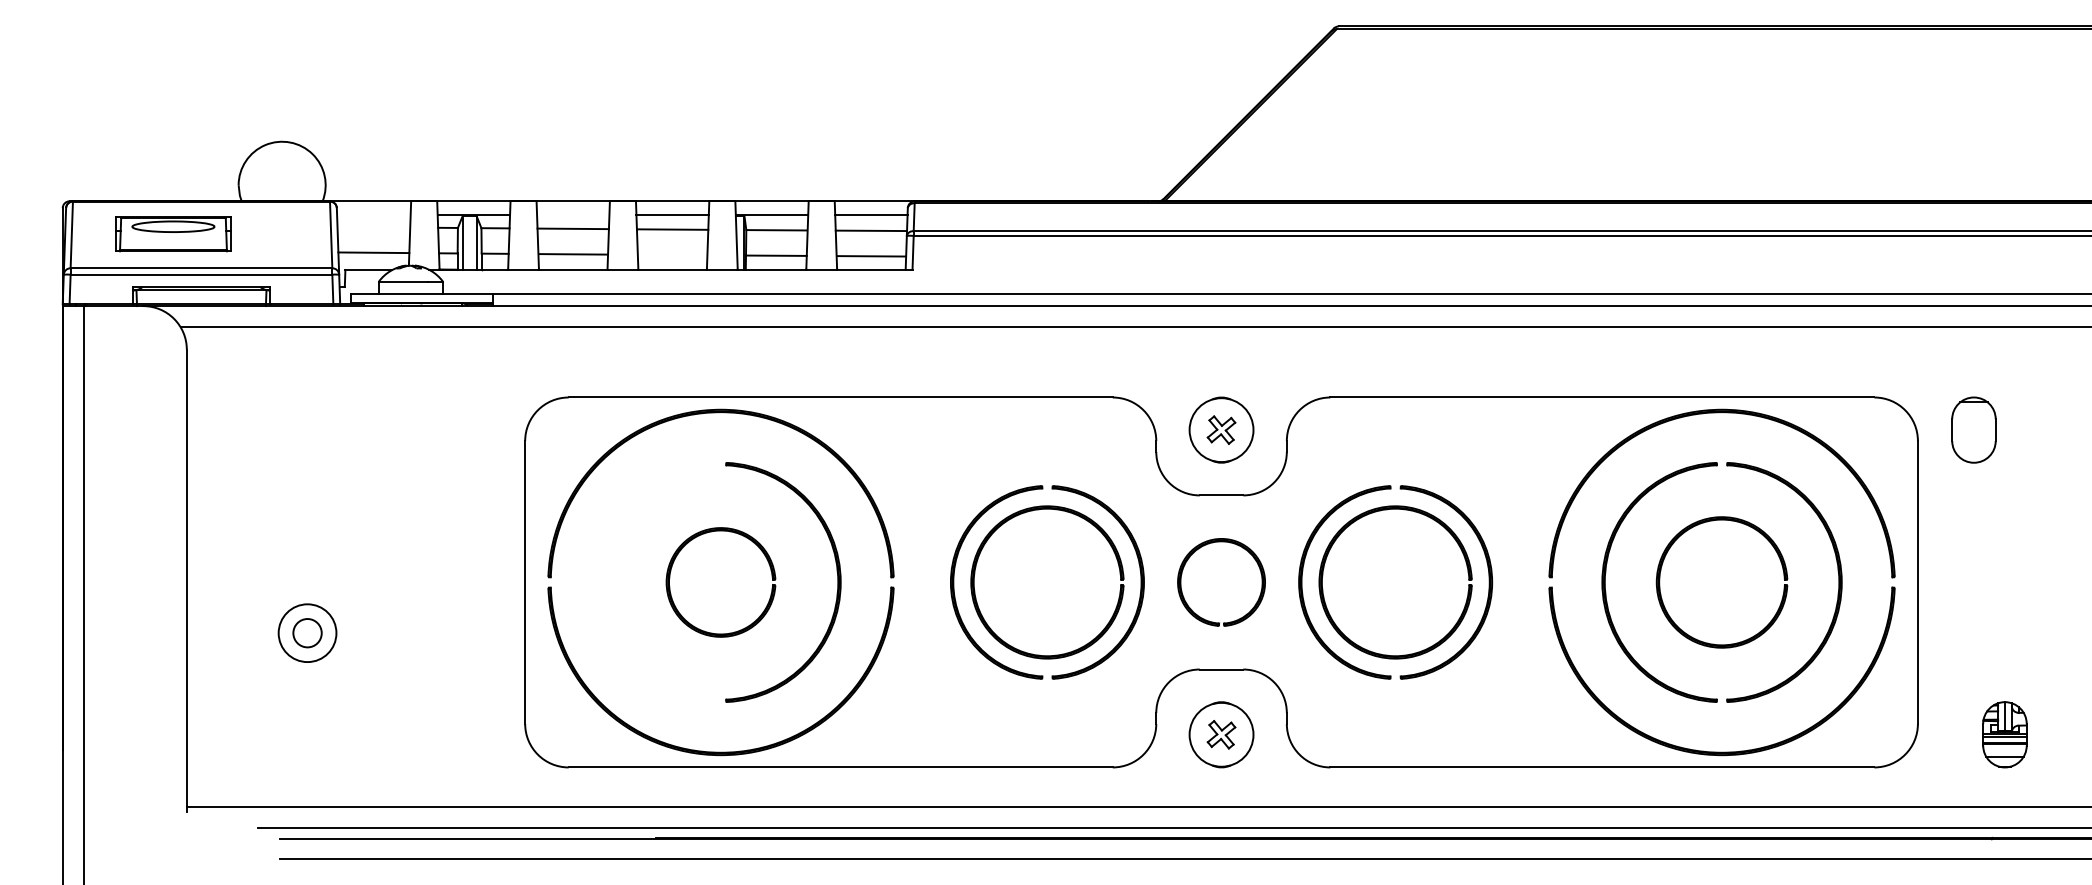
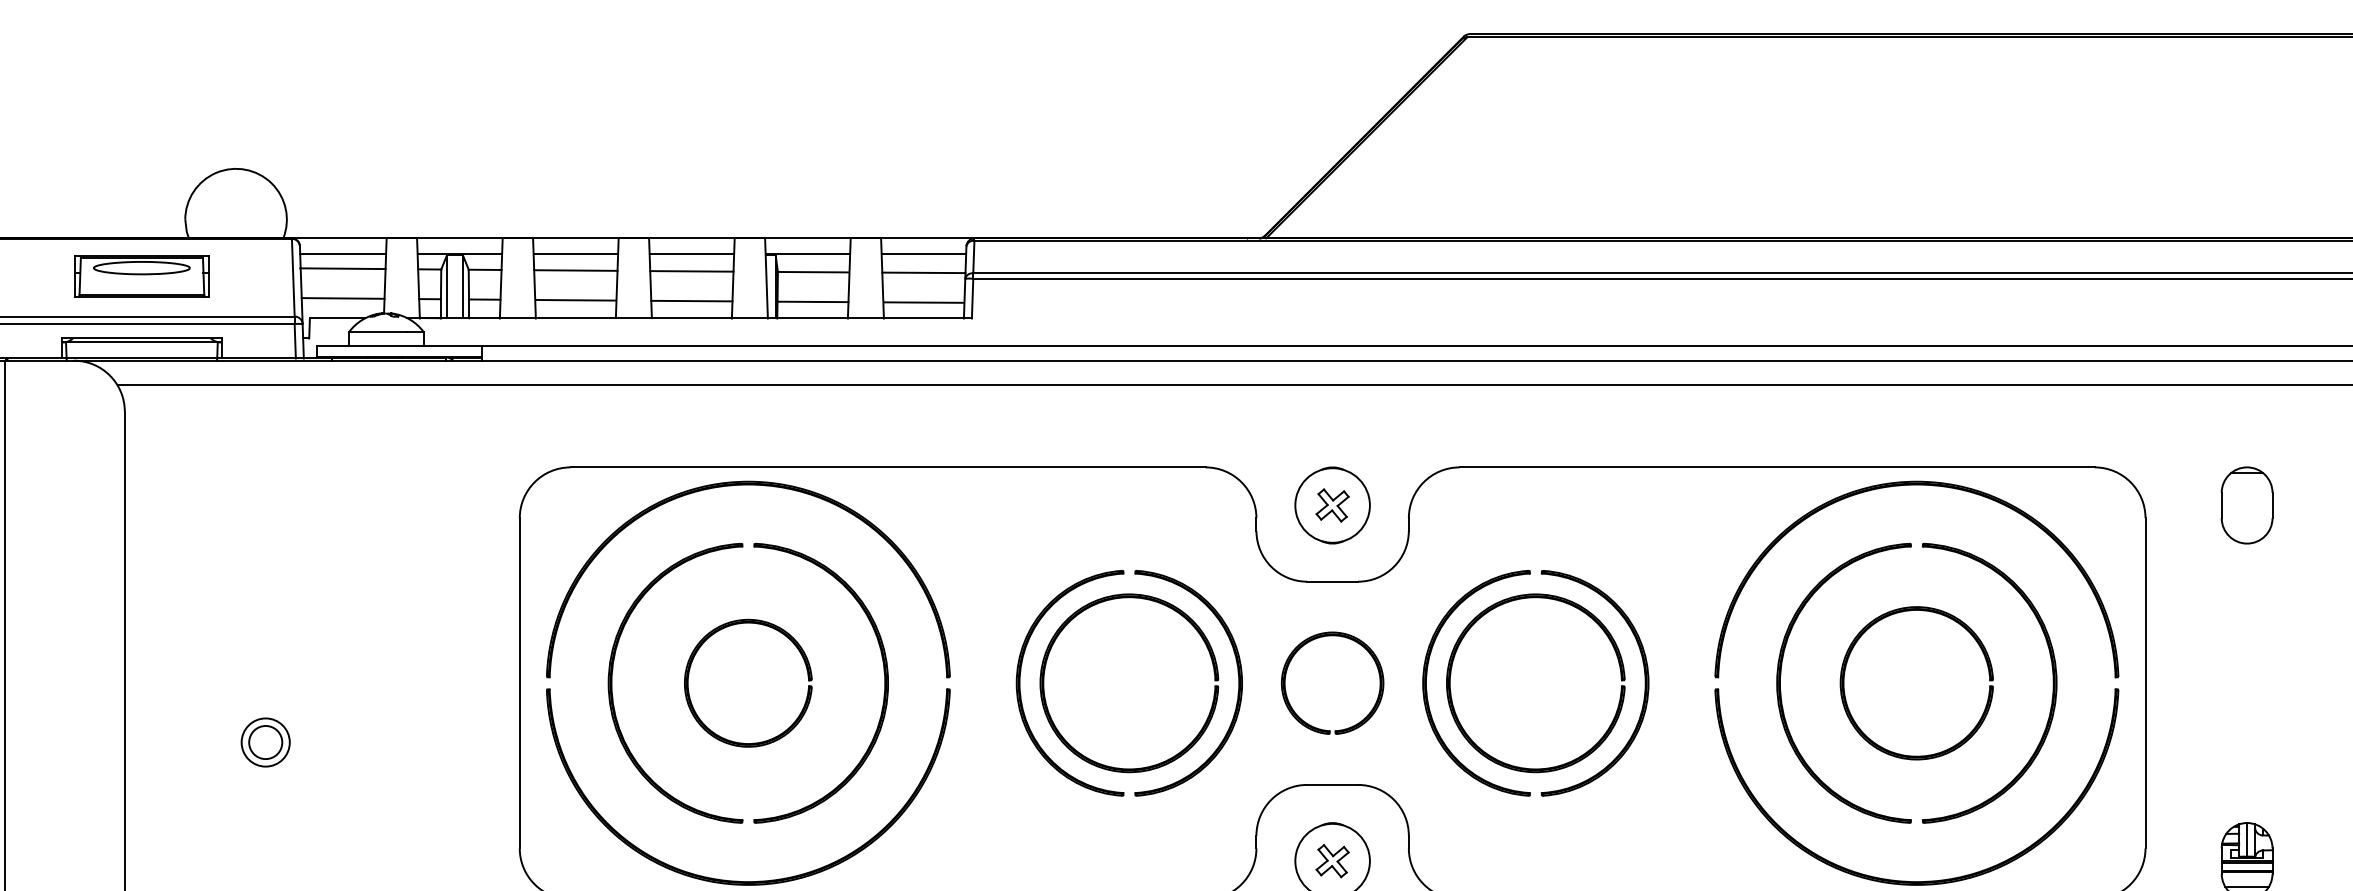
line: (373, 215) -> (342, 254), added
line: (573, 215) -> (576, 254), added
line: (373, 226) -> (342, 267), added
part: (173, 234) -> (141, 277), moved
line: (672, 254) -> (691, 300), added
part: (1973, 429) -> (2246, 504), moved
part: (605, 572) -> (613, 671), added
circle: (307, 632) -> (265, 741), size x0.71

